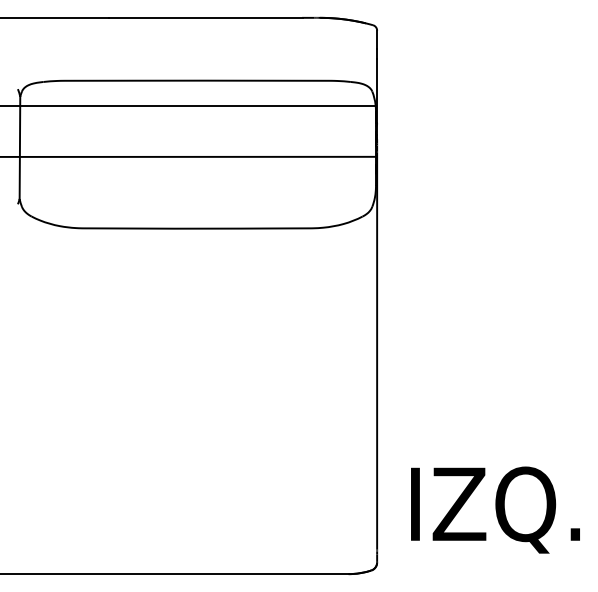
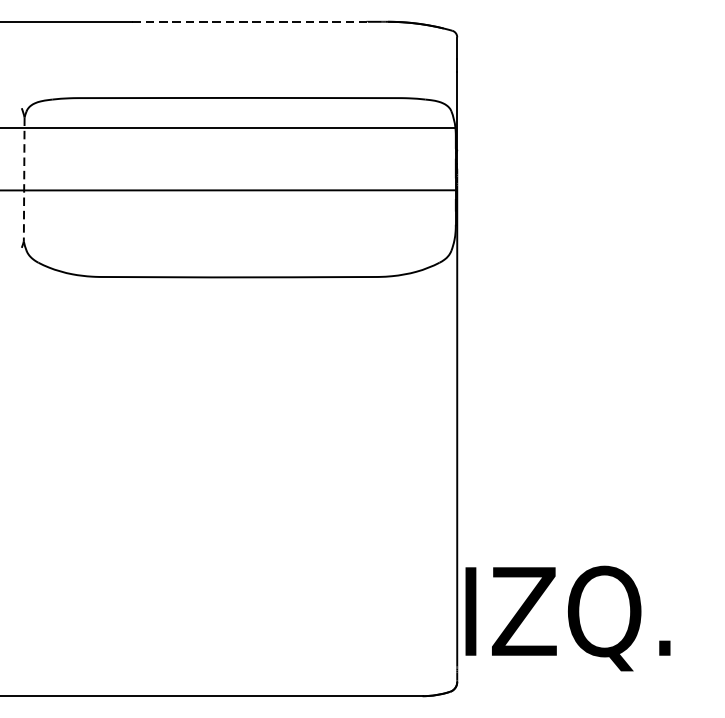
line: (206, 17) -> (250, 21), solid -> dashed
line: (19, 148) -> (23, 180), solid -> dashed
text: (495, 509) -> (567, 617), moved

